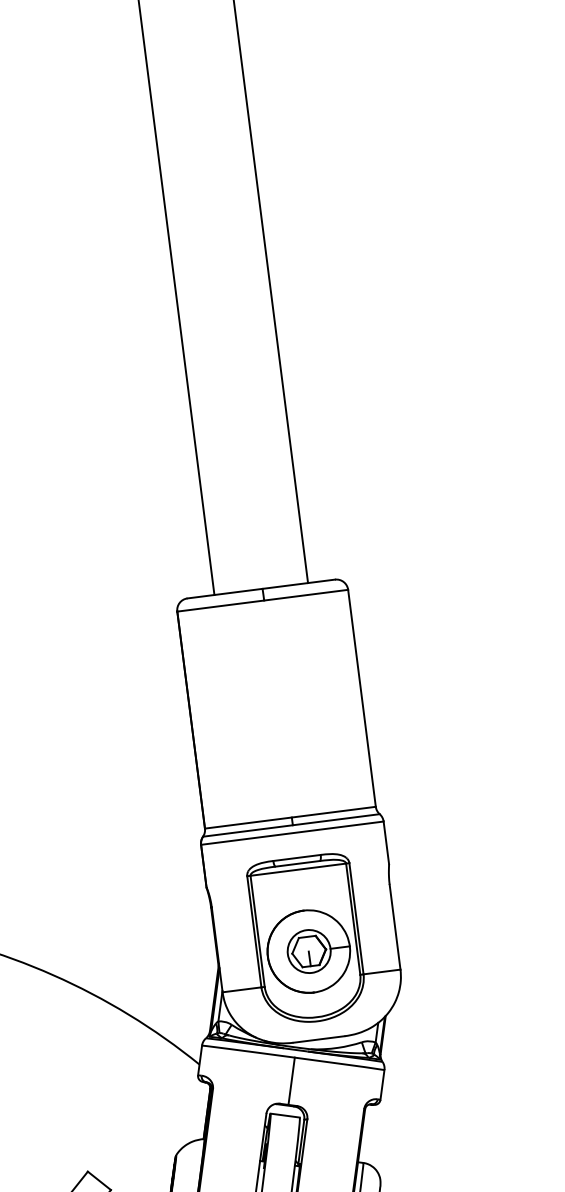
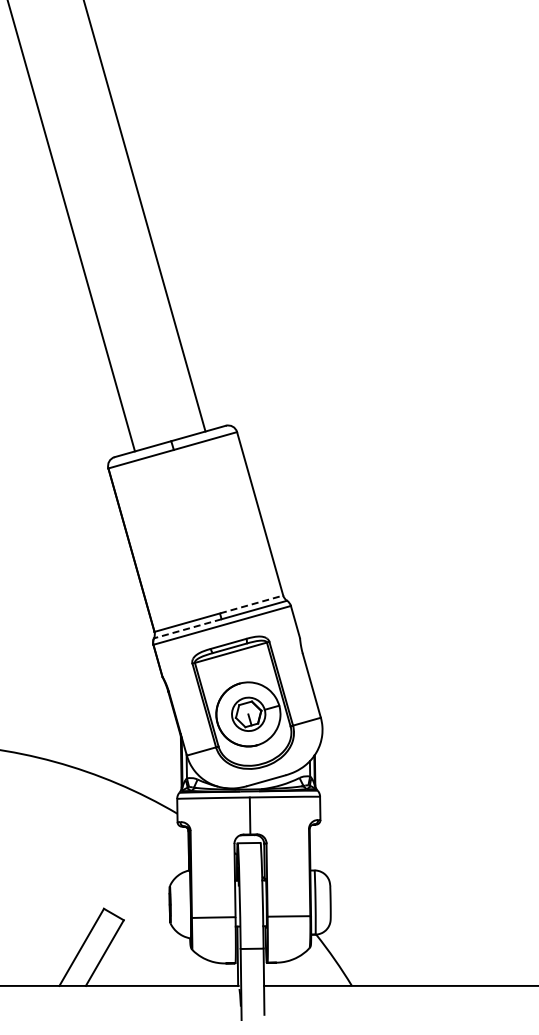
line: (333, 812) -> (251, 604), solid -> dashed
line: (247, 830) -> (187, 628), solid -> dashed

